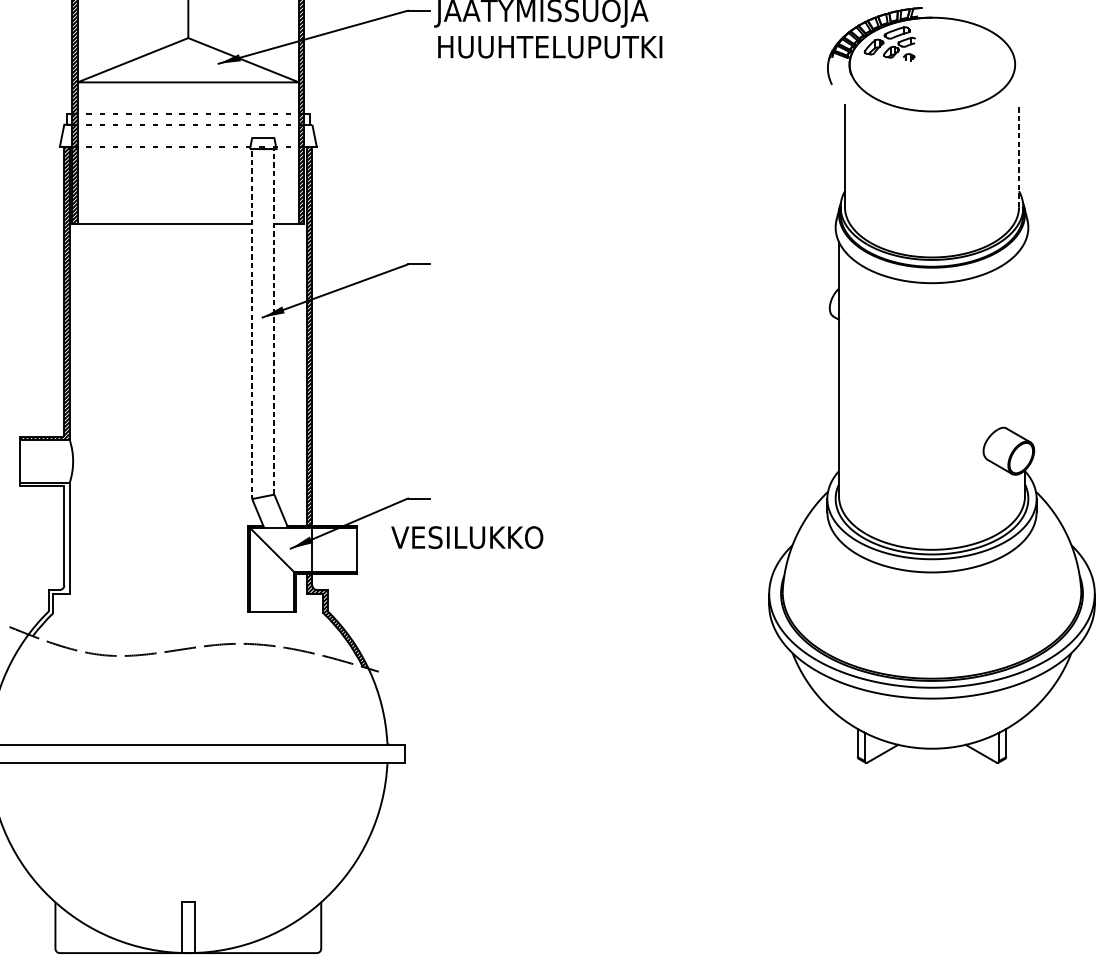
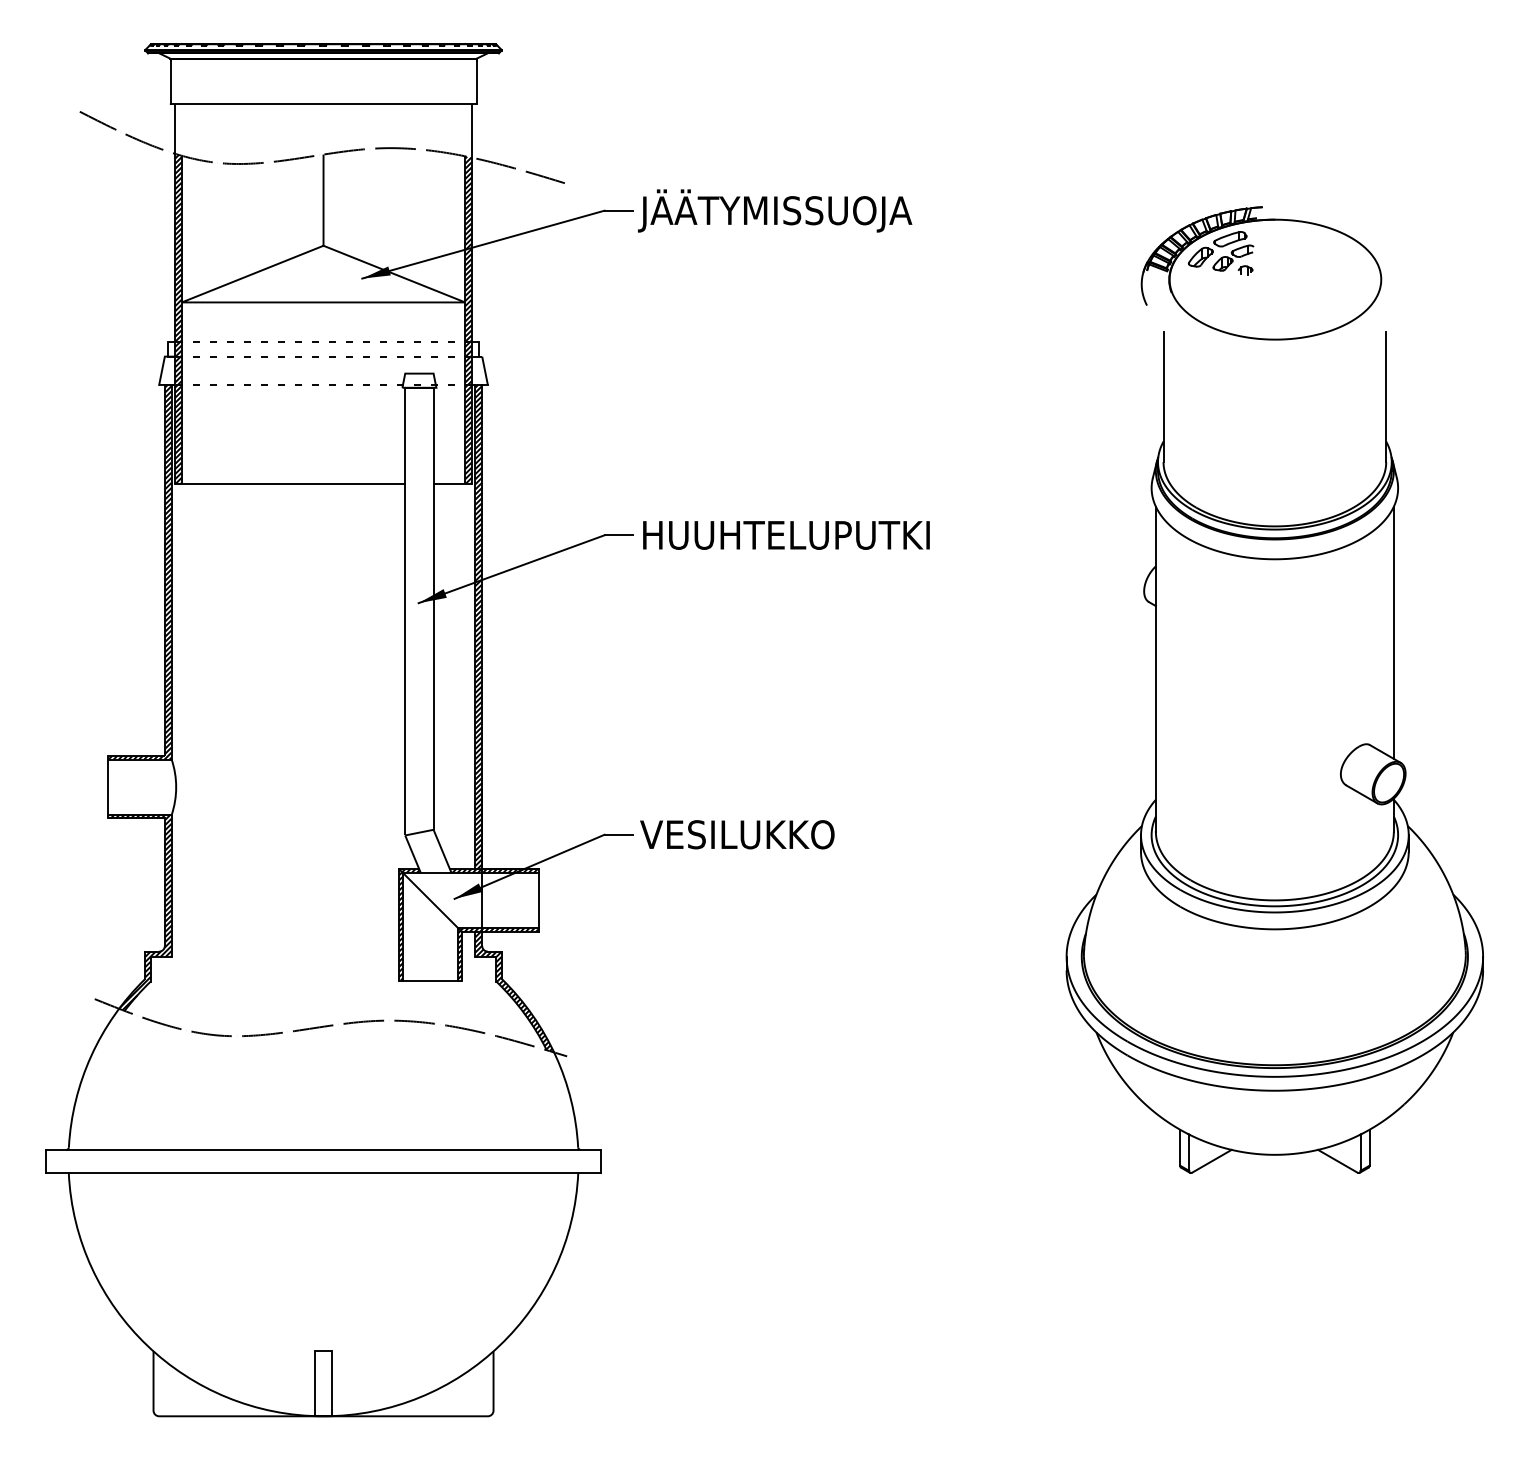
text: (550, 47) -> (786, 535), moved
line: (261, 148) -> (416, 387), dashed -> solid
line: (1019, 155) -> (1386, 396), dashed -> solid
line: (1024, 340) -> (1393, 632), added
text: (467, 537) -> (737, 834), moved
hatch: (44, 559) -> (139, 912), added

